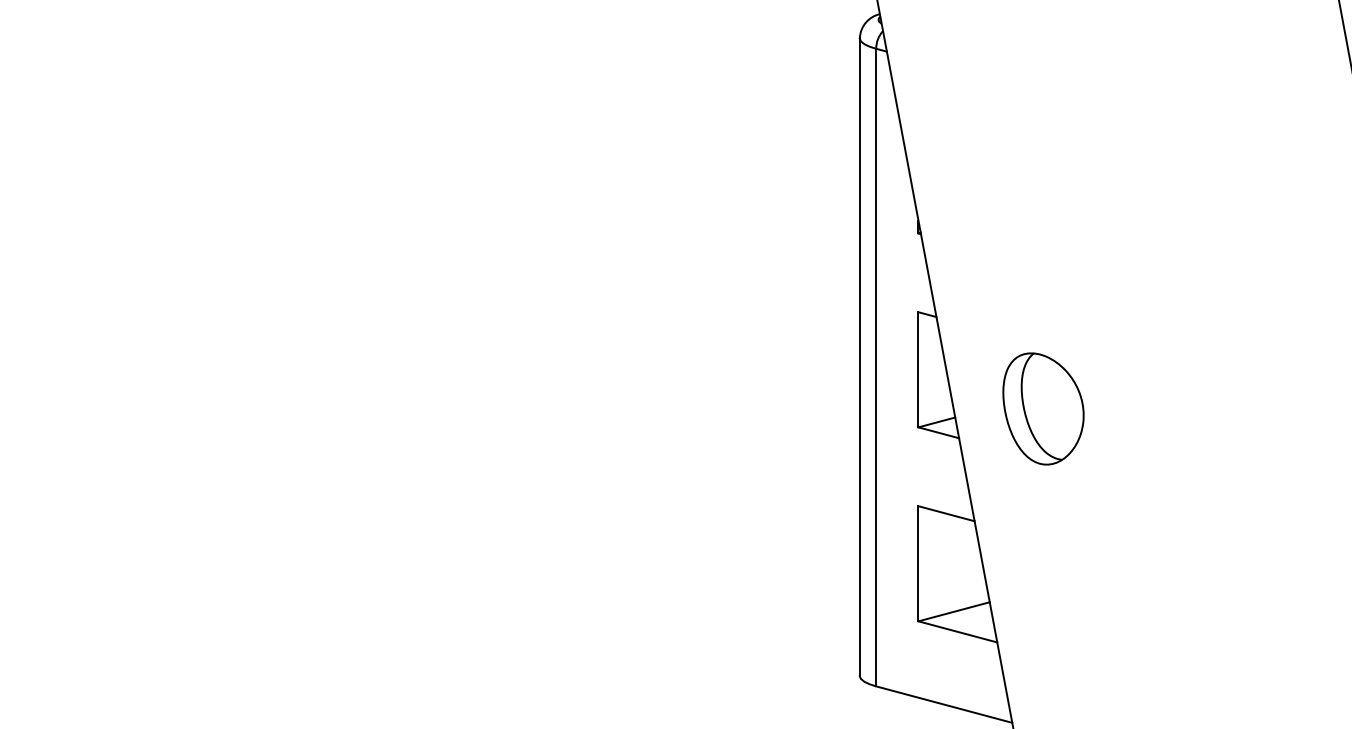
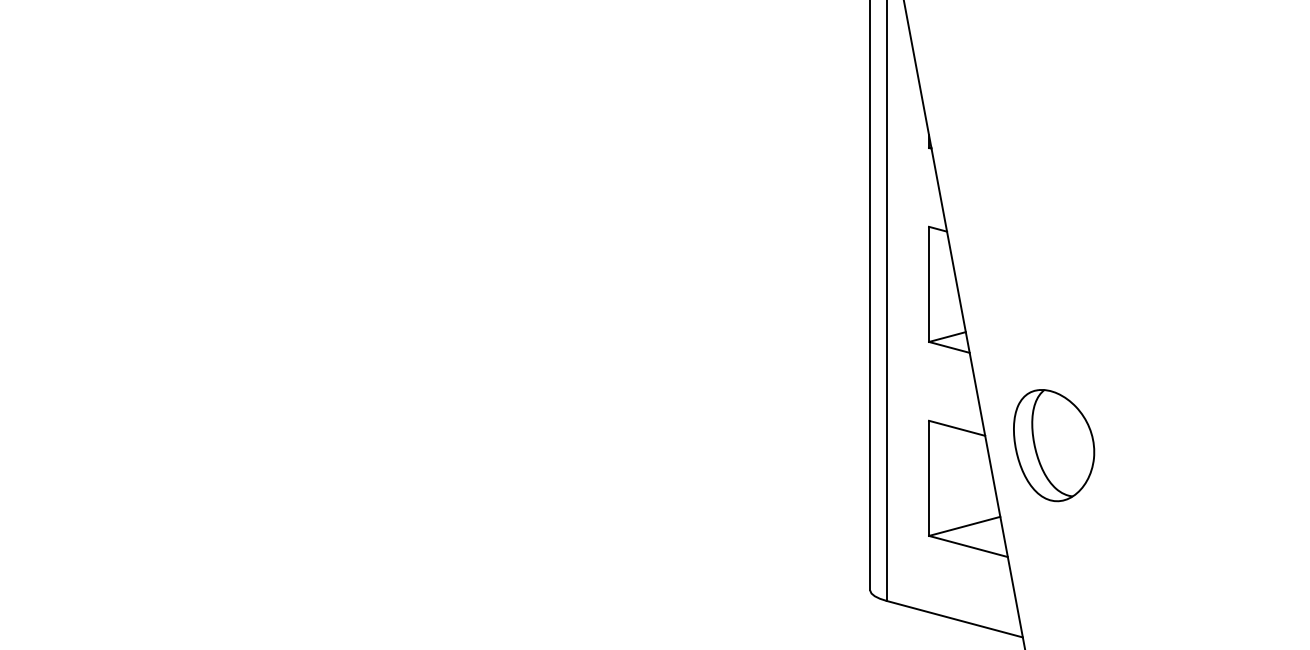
part: (1043, 408) -> (1054, 445), moved

